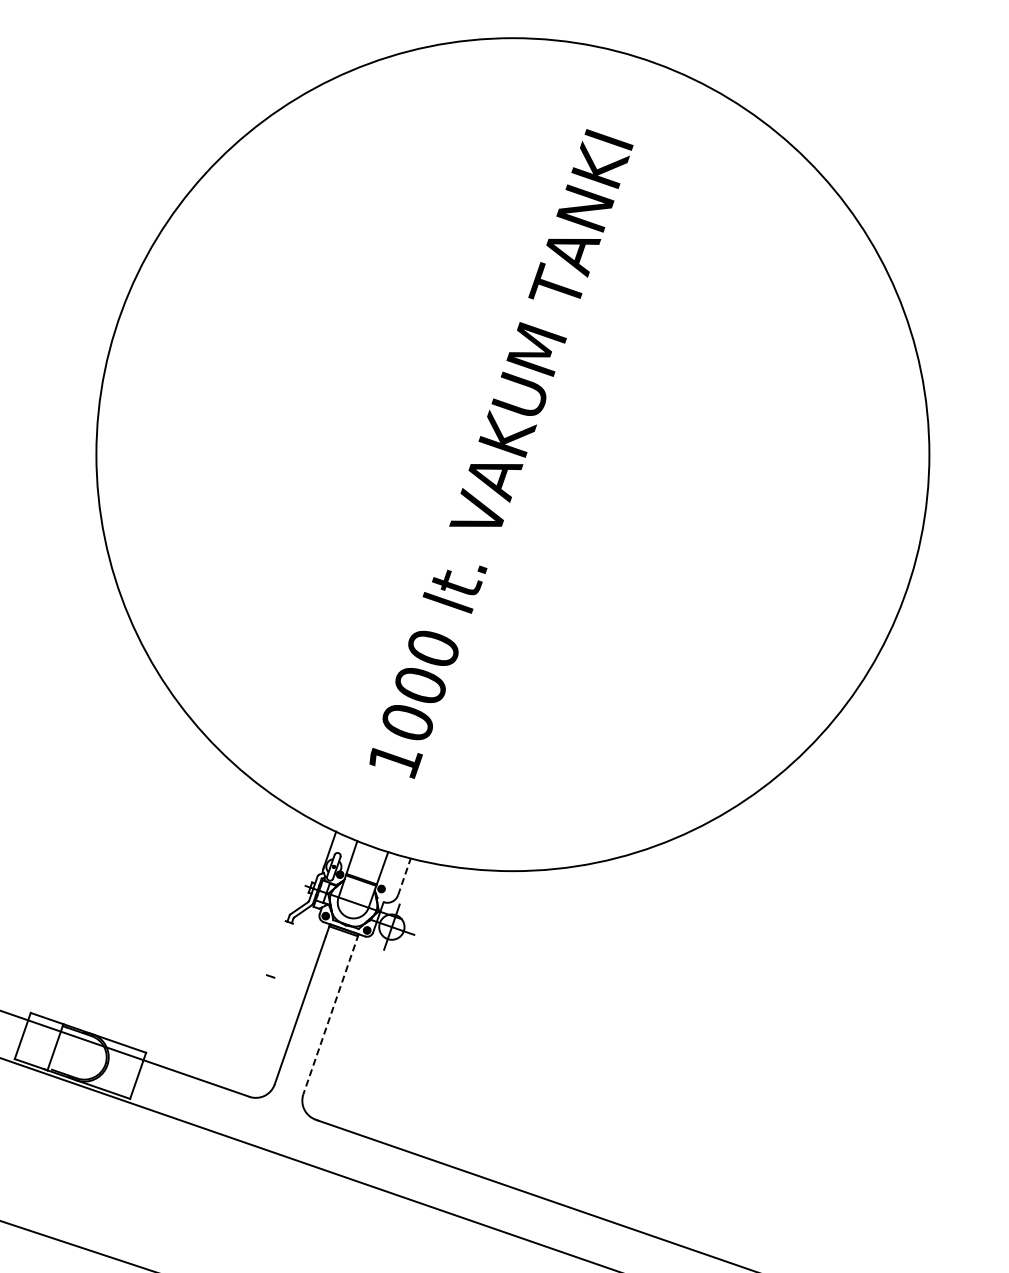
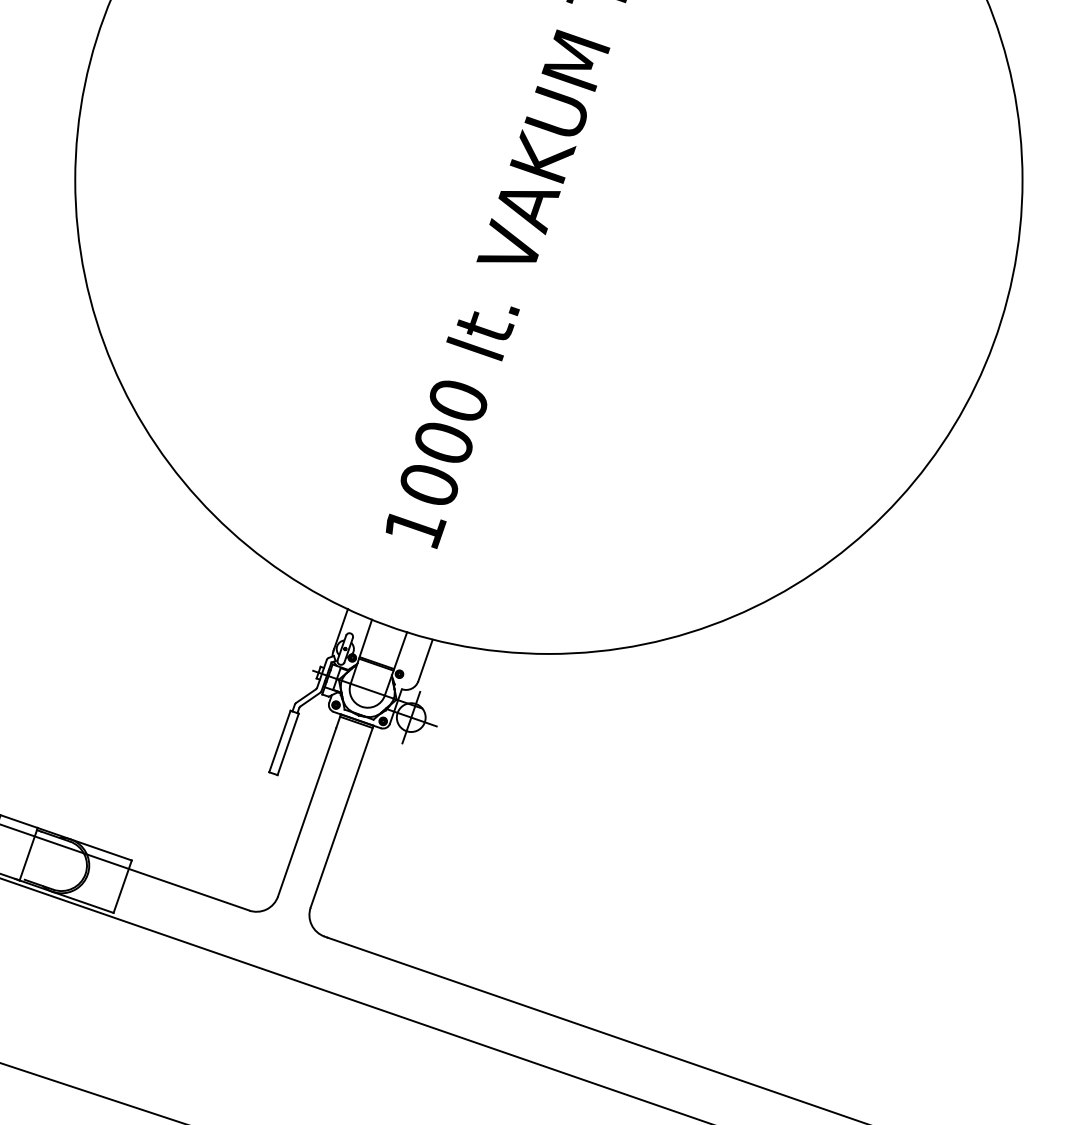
line: (404, 876) -> (425, 660), dashed -> solid
line: (276, 948) -> (280, 741), added
line: (283, 950) -> (288, 744), added
line: (331, 1014) -> (342, 816), dashed -> solid

